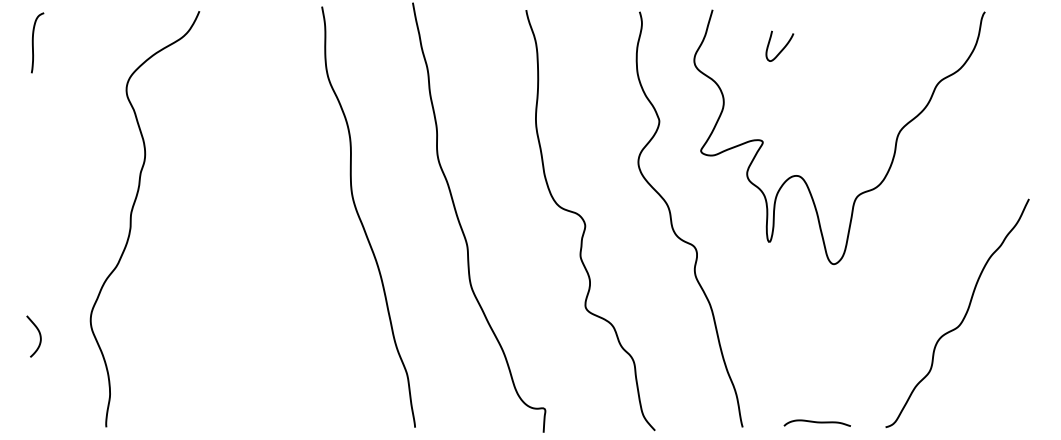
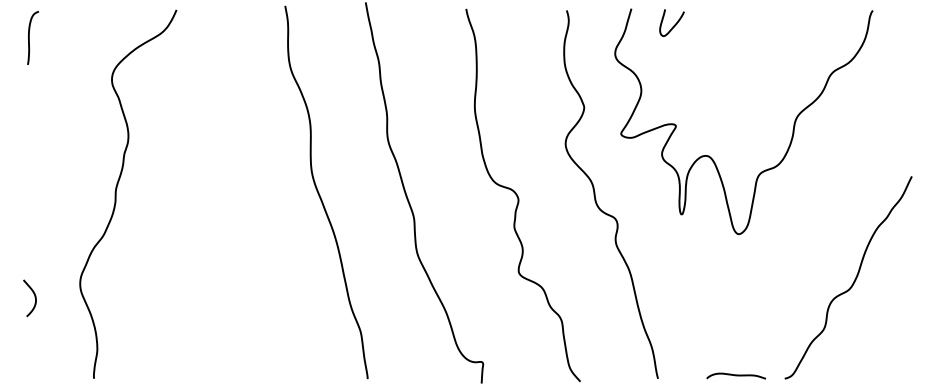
curve: (782, 47) -> (674, 24), moved
curve: (816, 422) -> (735, 375), moved

